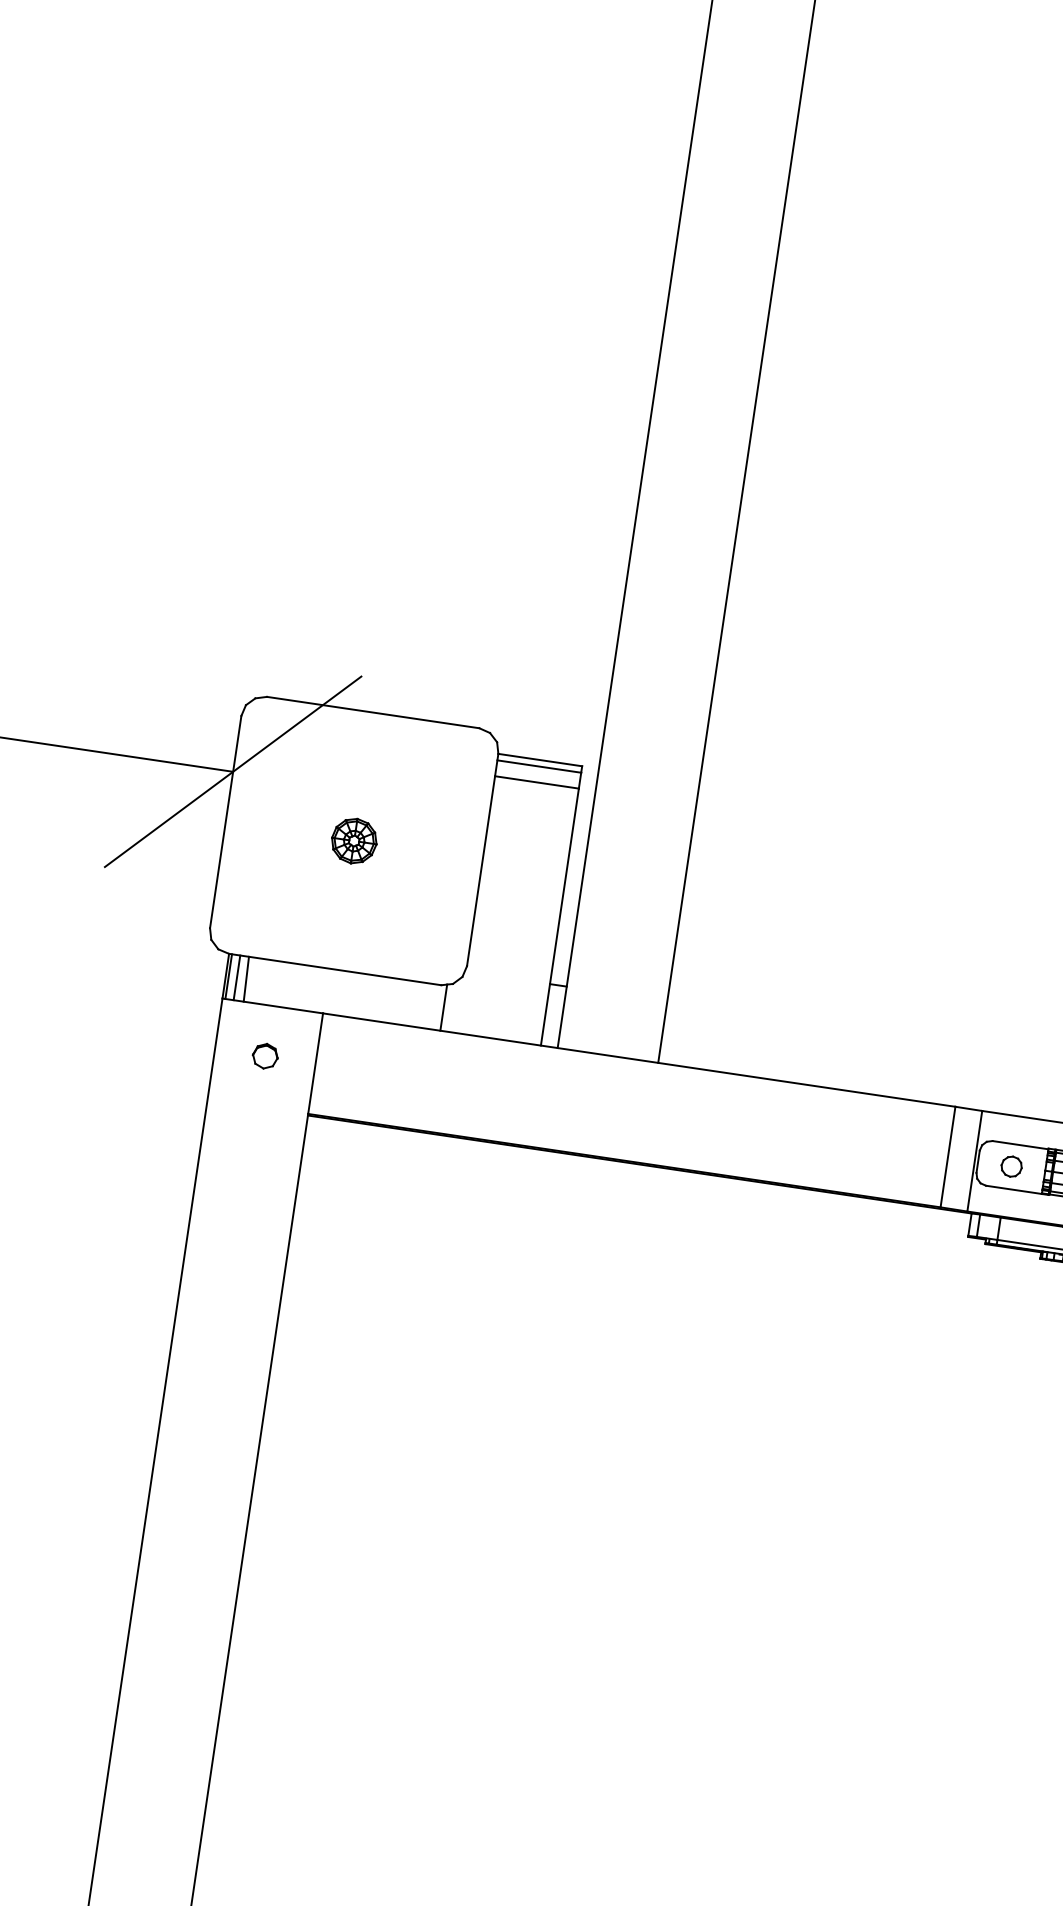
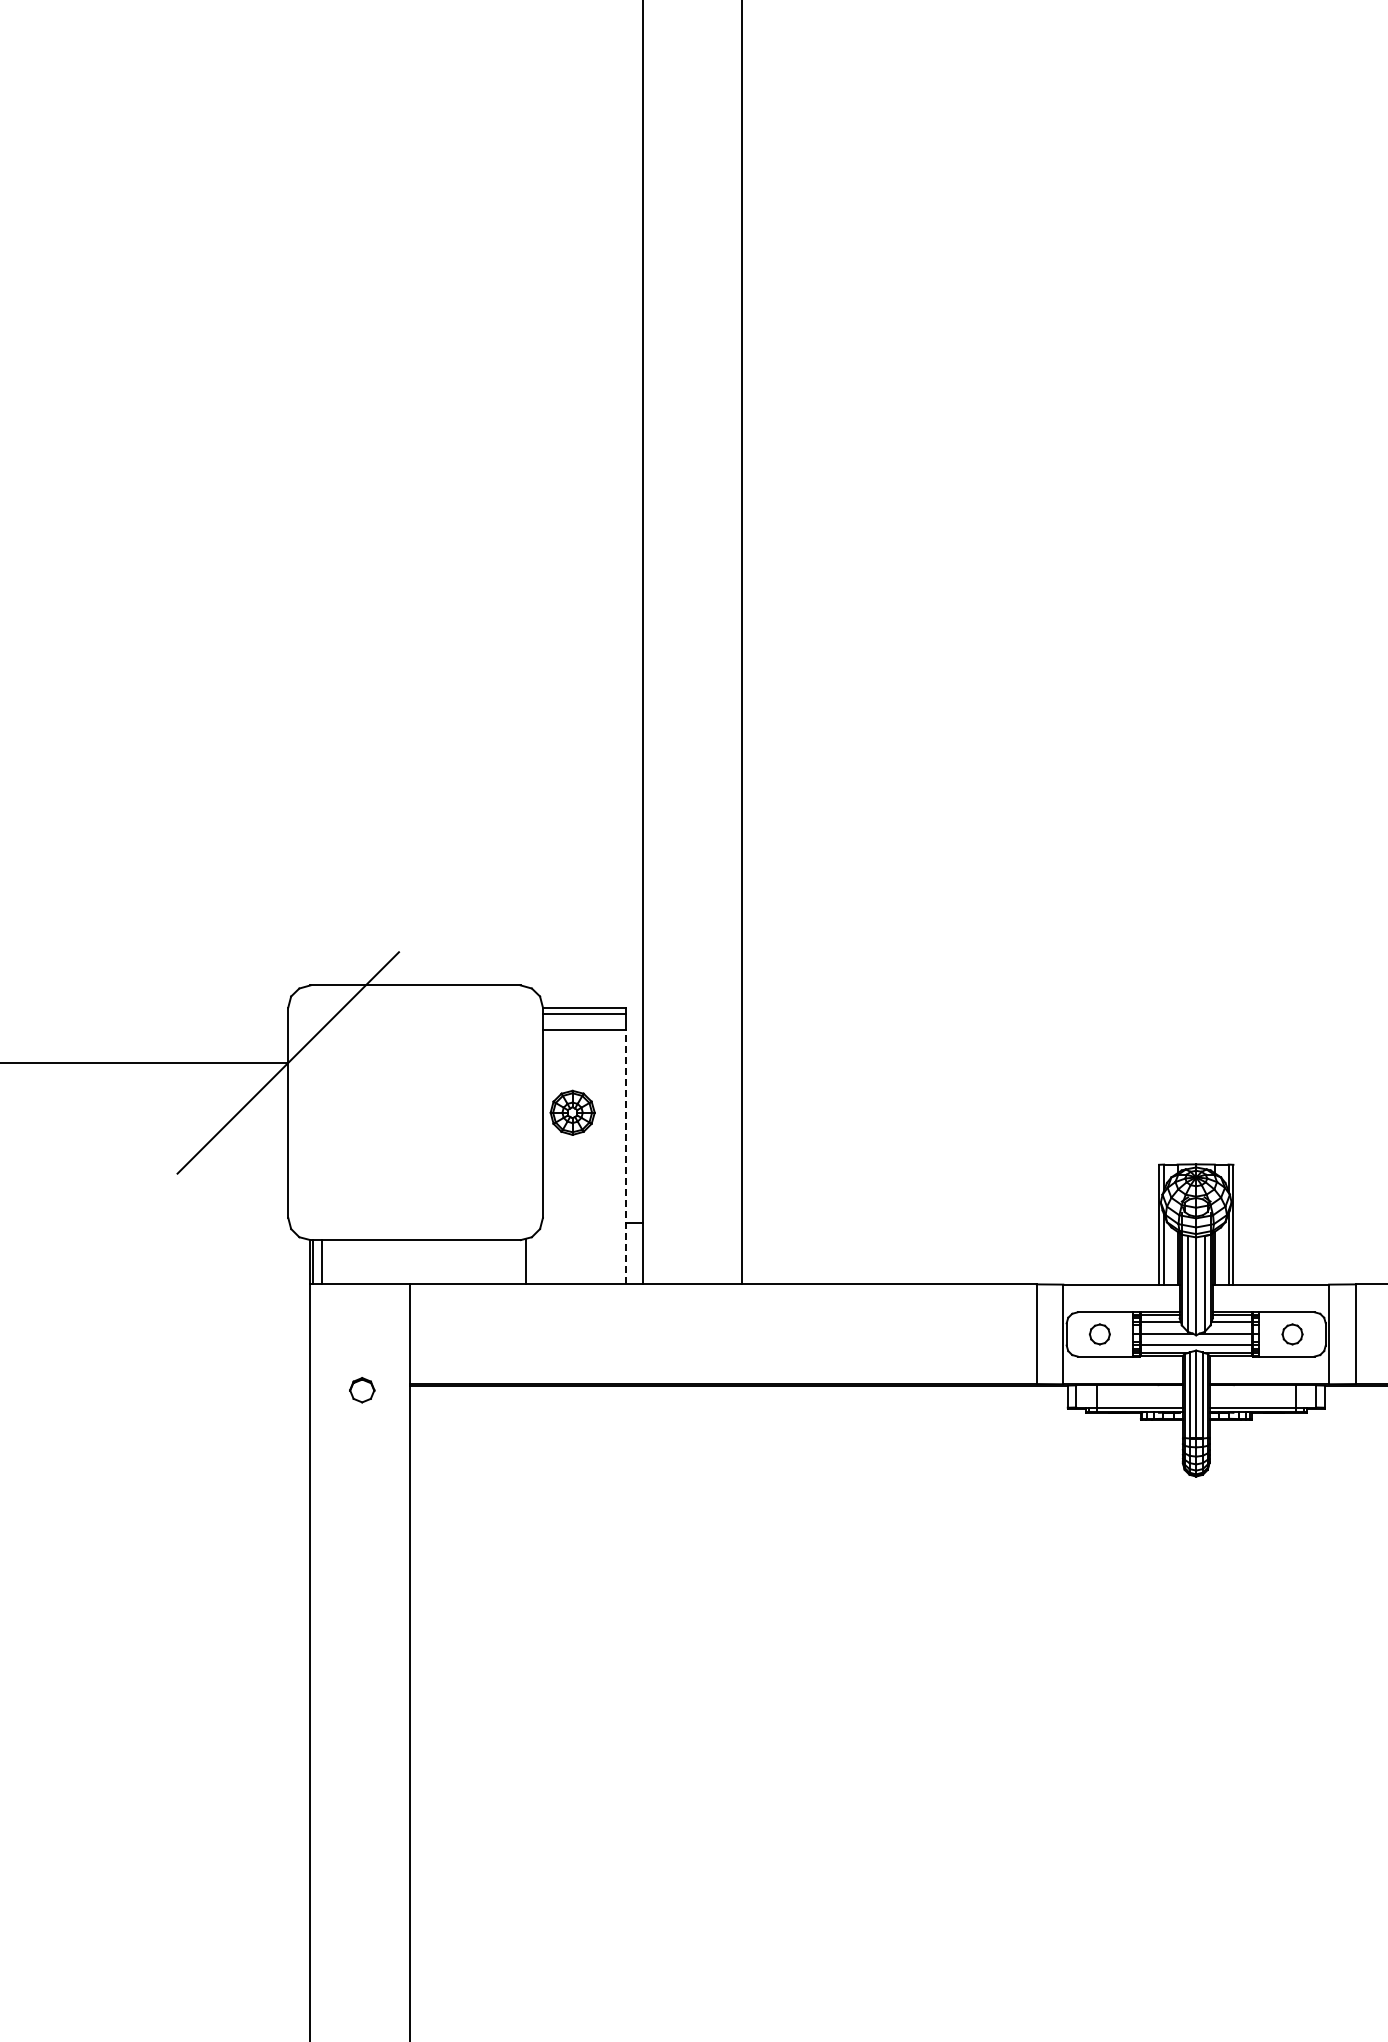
part: (354, 840) -> (572, 1112), moved
line: (559, 916) -> (625, 1156), solid -> dashed
line: (246, 979) -> (330, 1262), removed
part: (265, 1056) -> (362, 1390), moved

